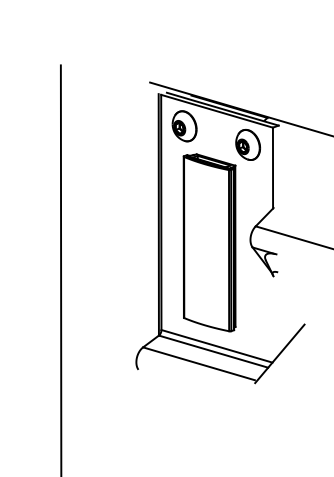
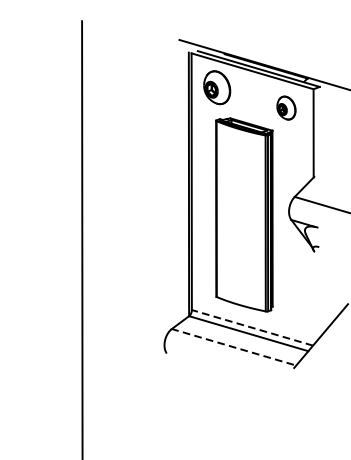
part: (247, 144) -> (285, 107), size x0.7
line: (216, 346) -> (251, 328), solid -> dashed
line: (198, 363) -> (232, 346), solid -> dashed

